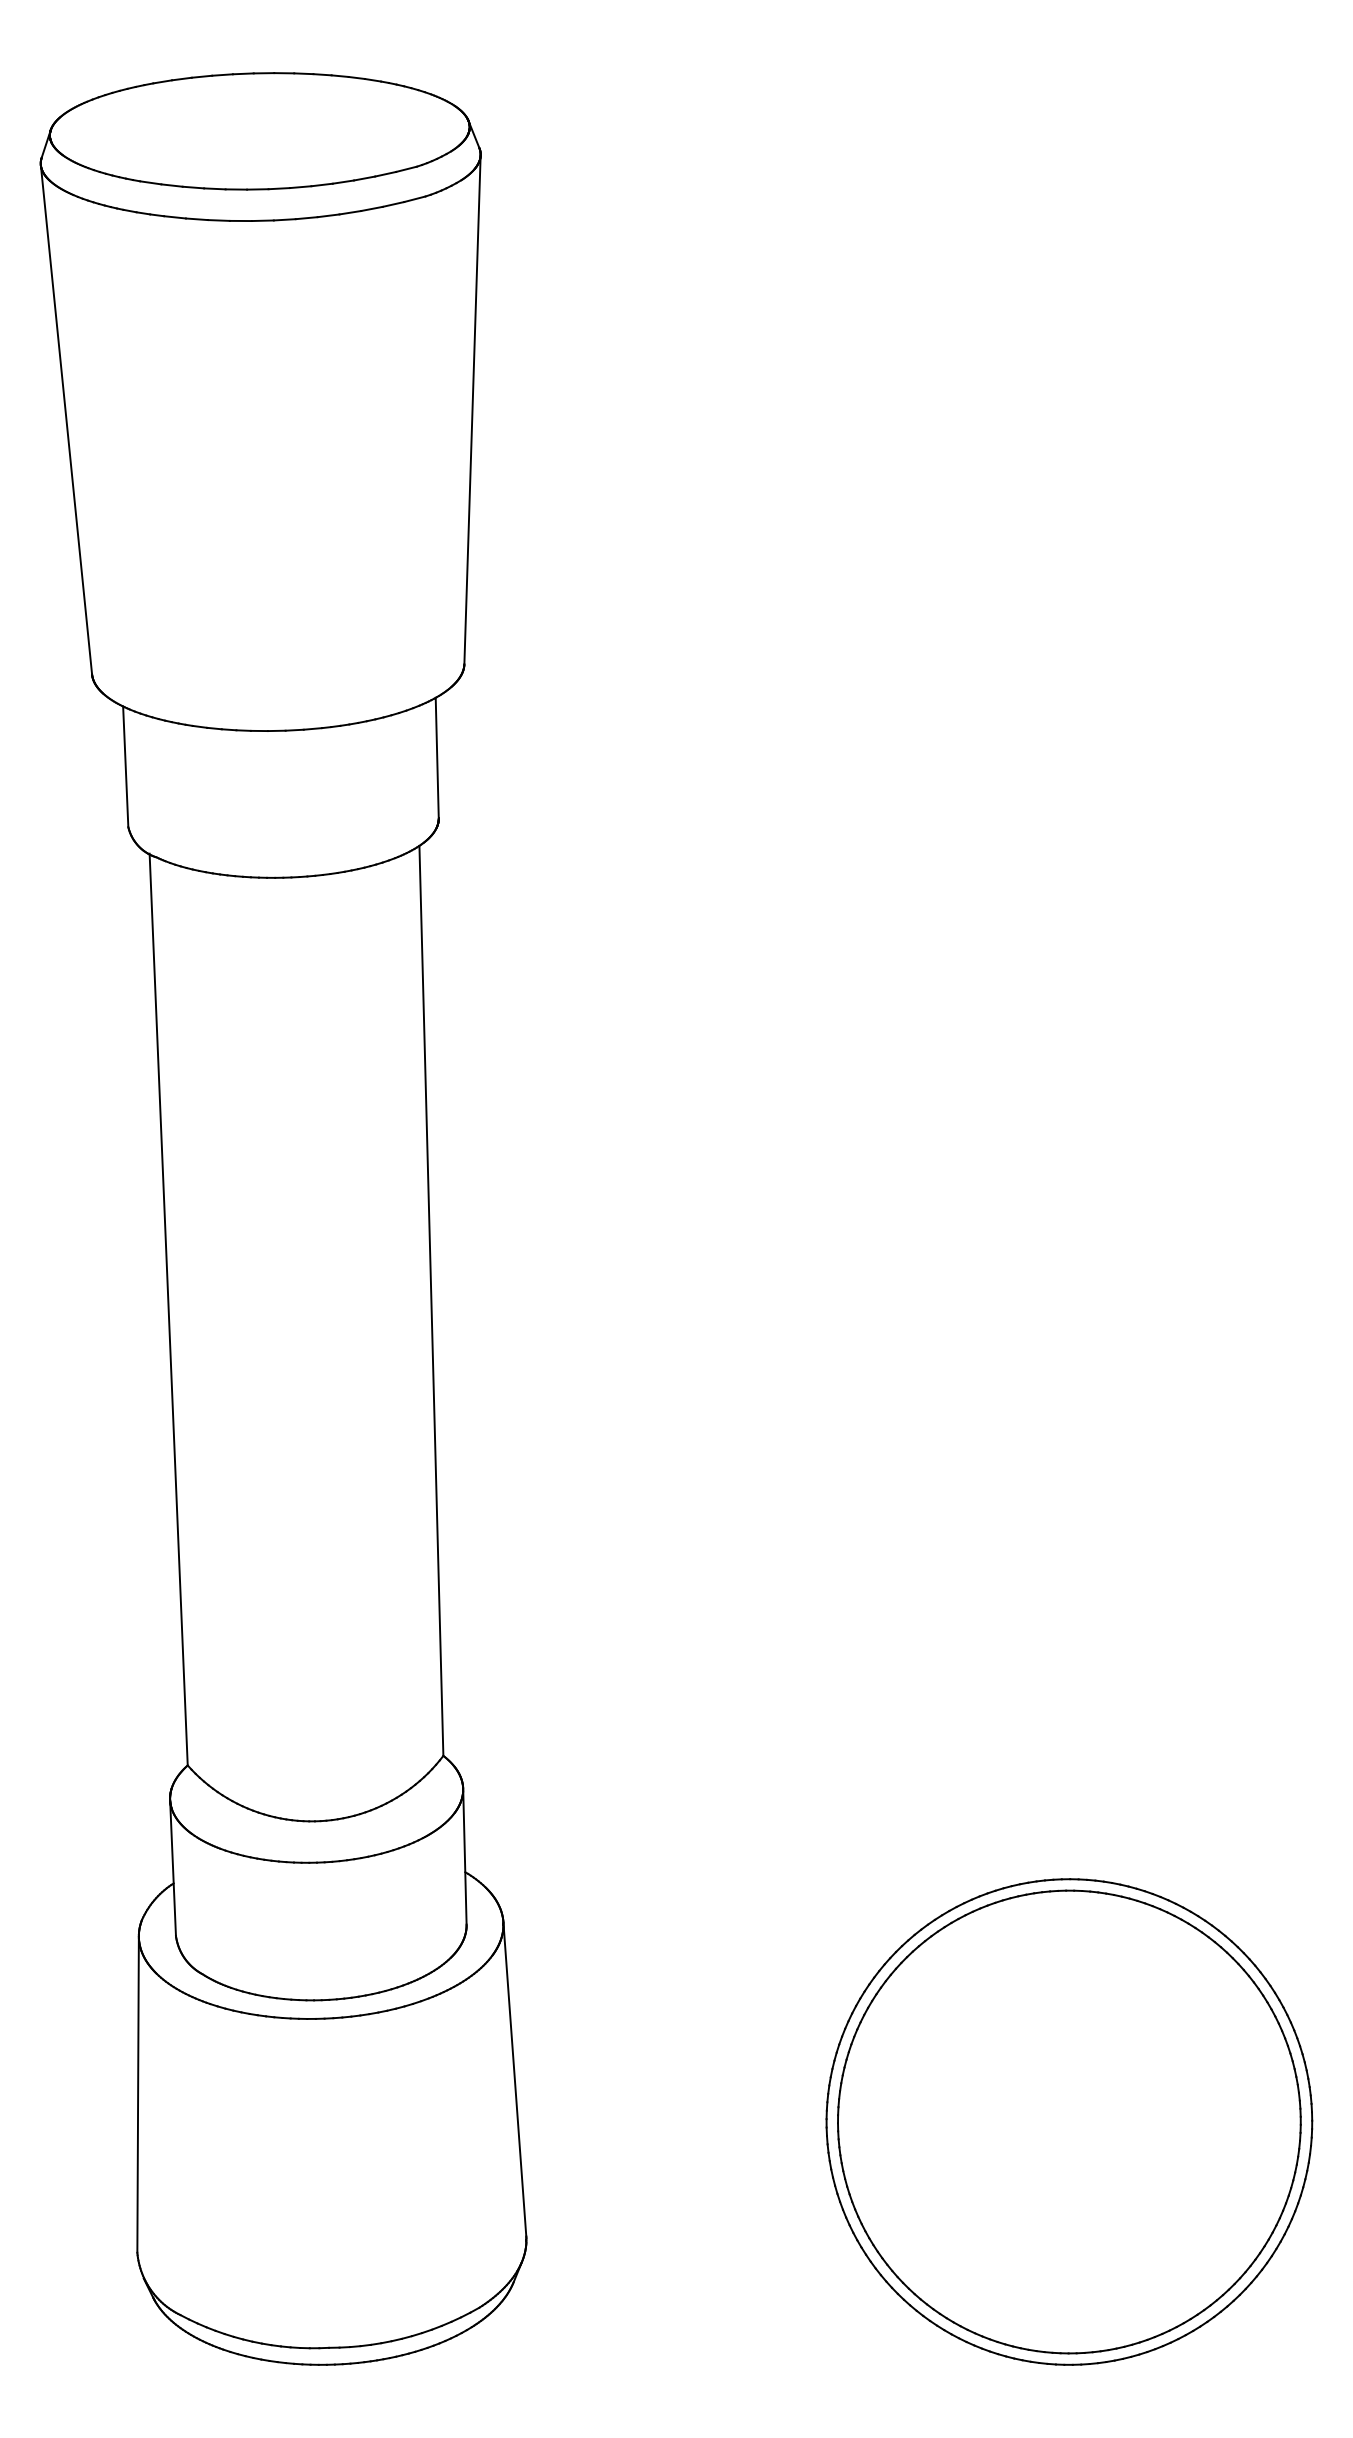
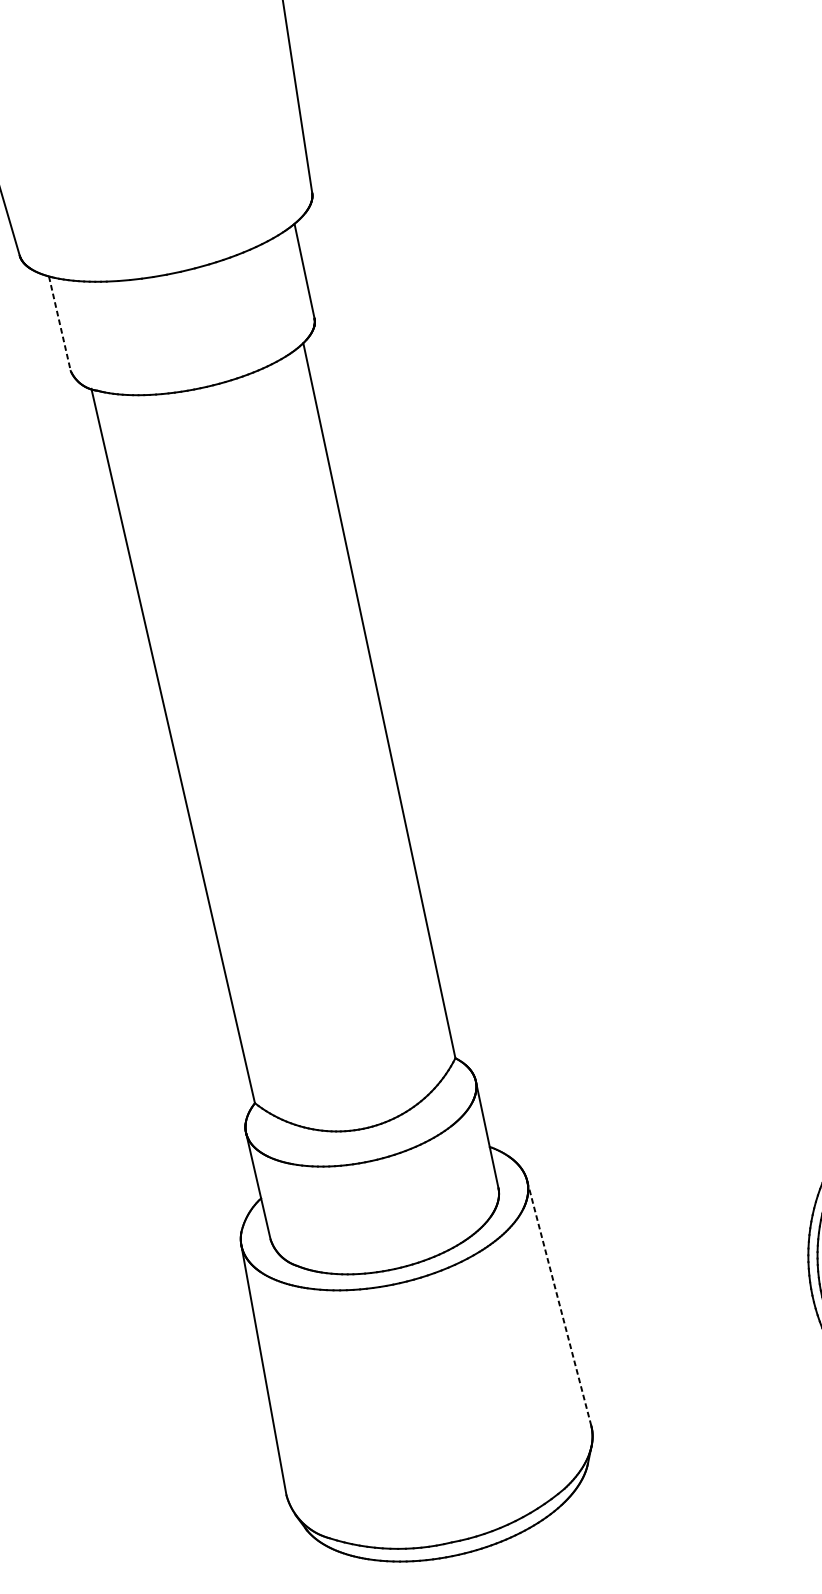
line: (125, 767) -> (59, 324), solid -> dashed
line: (514, 2080) -> (559, 1304), solid -> dashed

